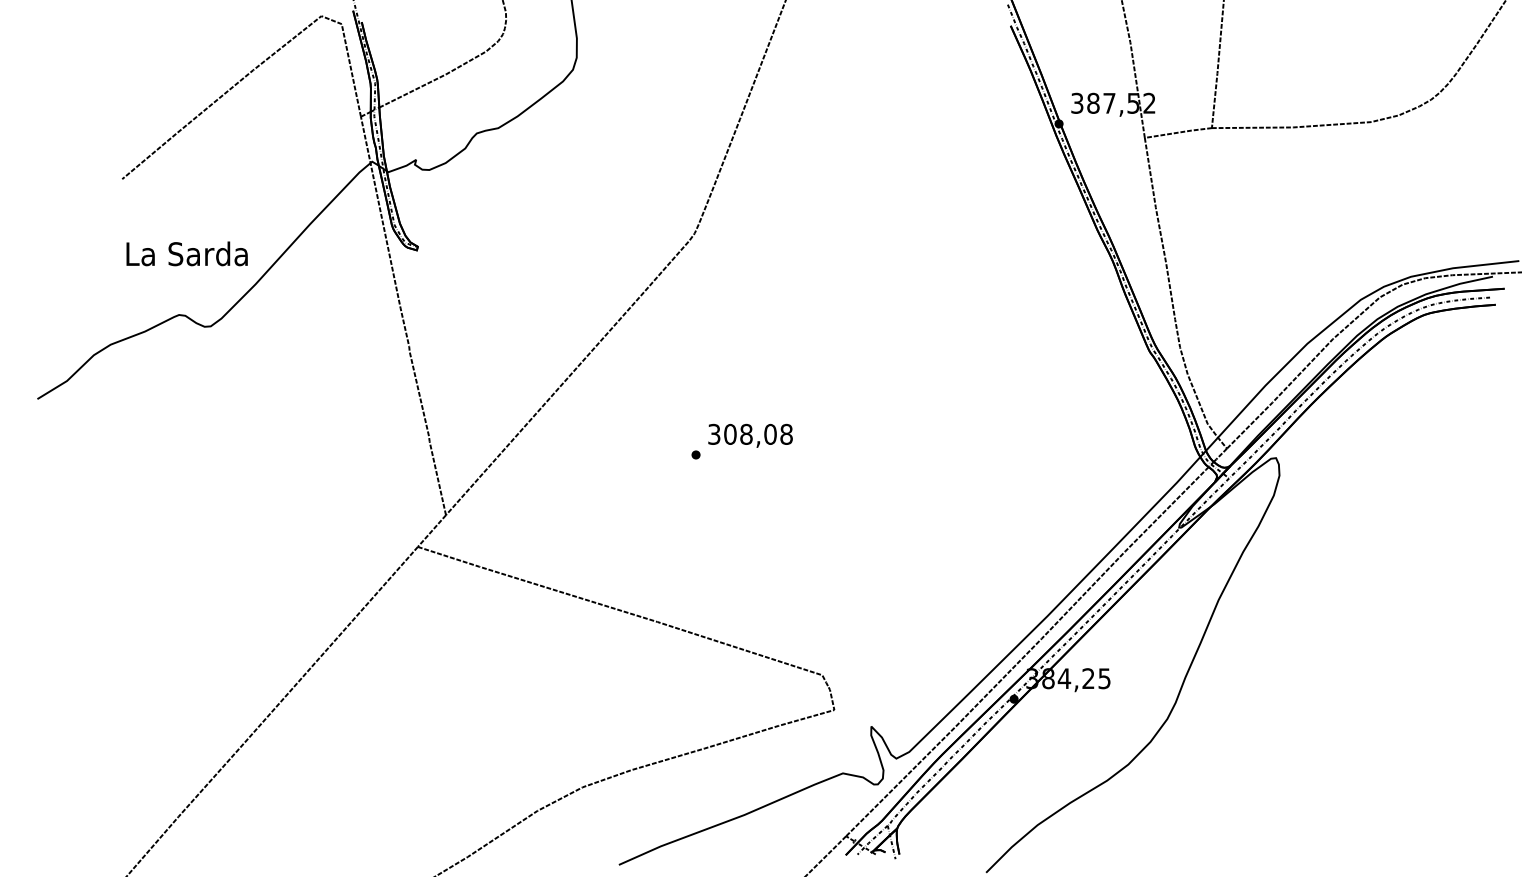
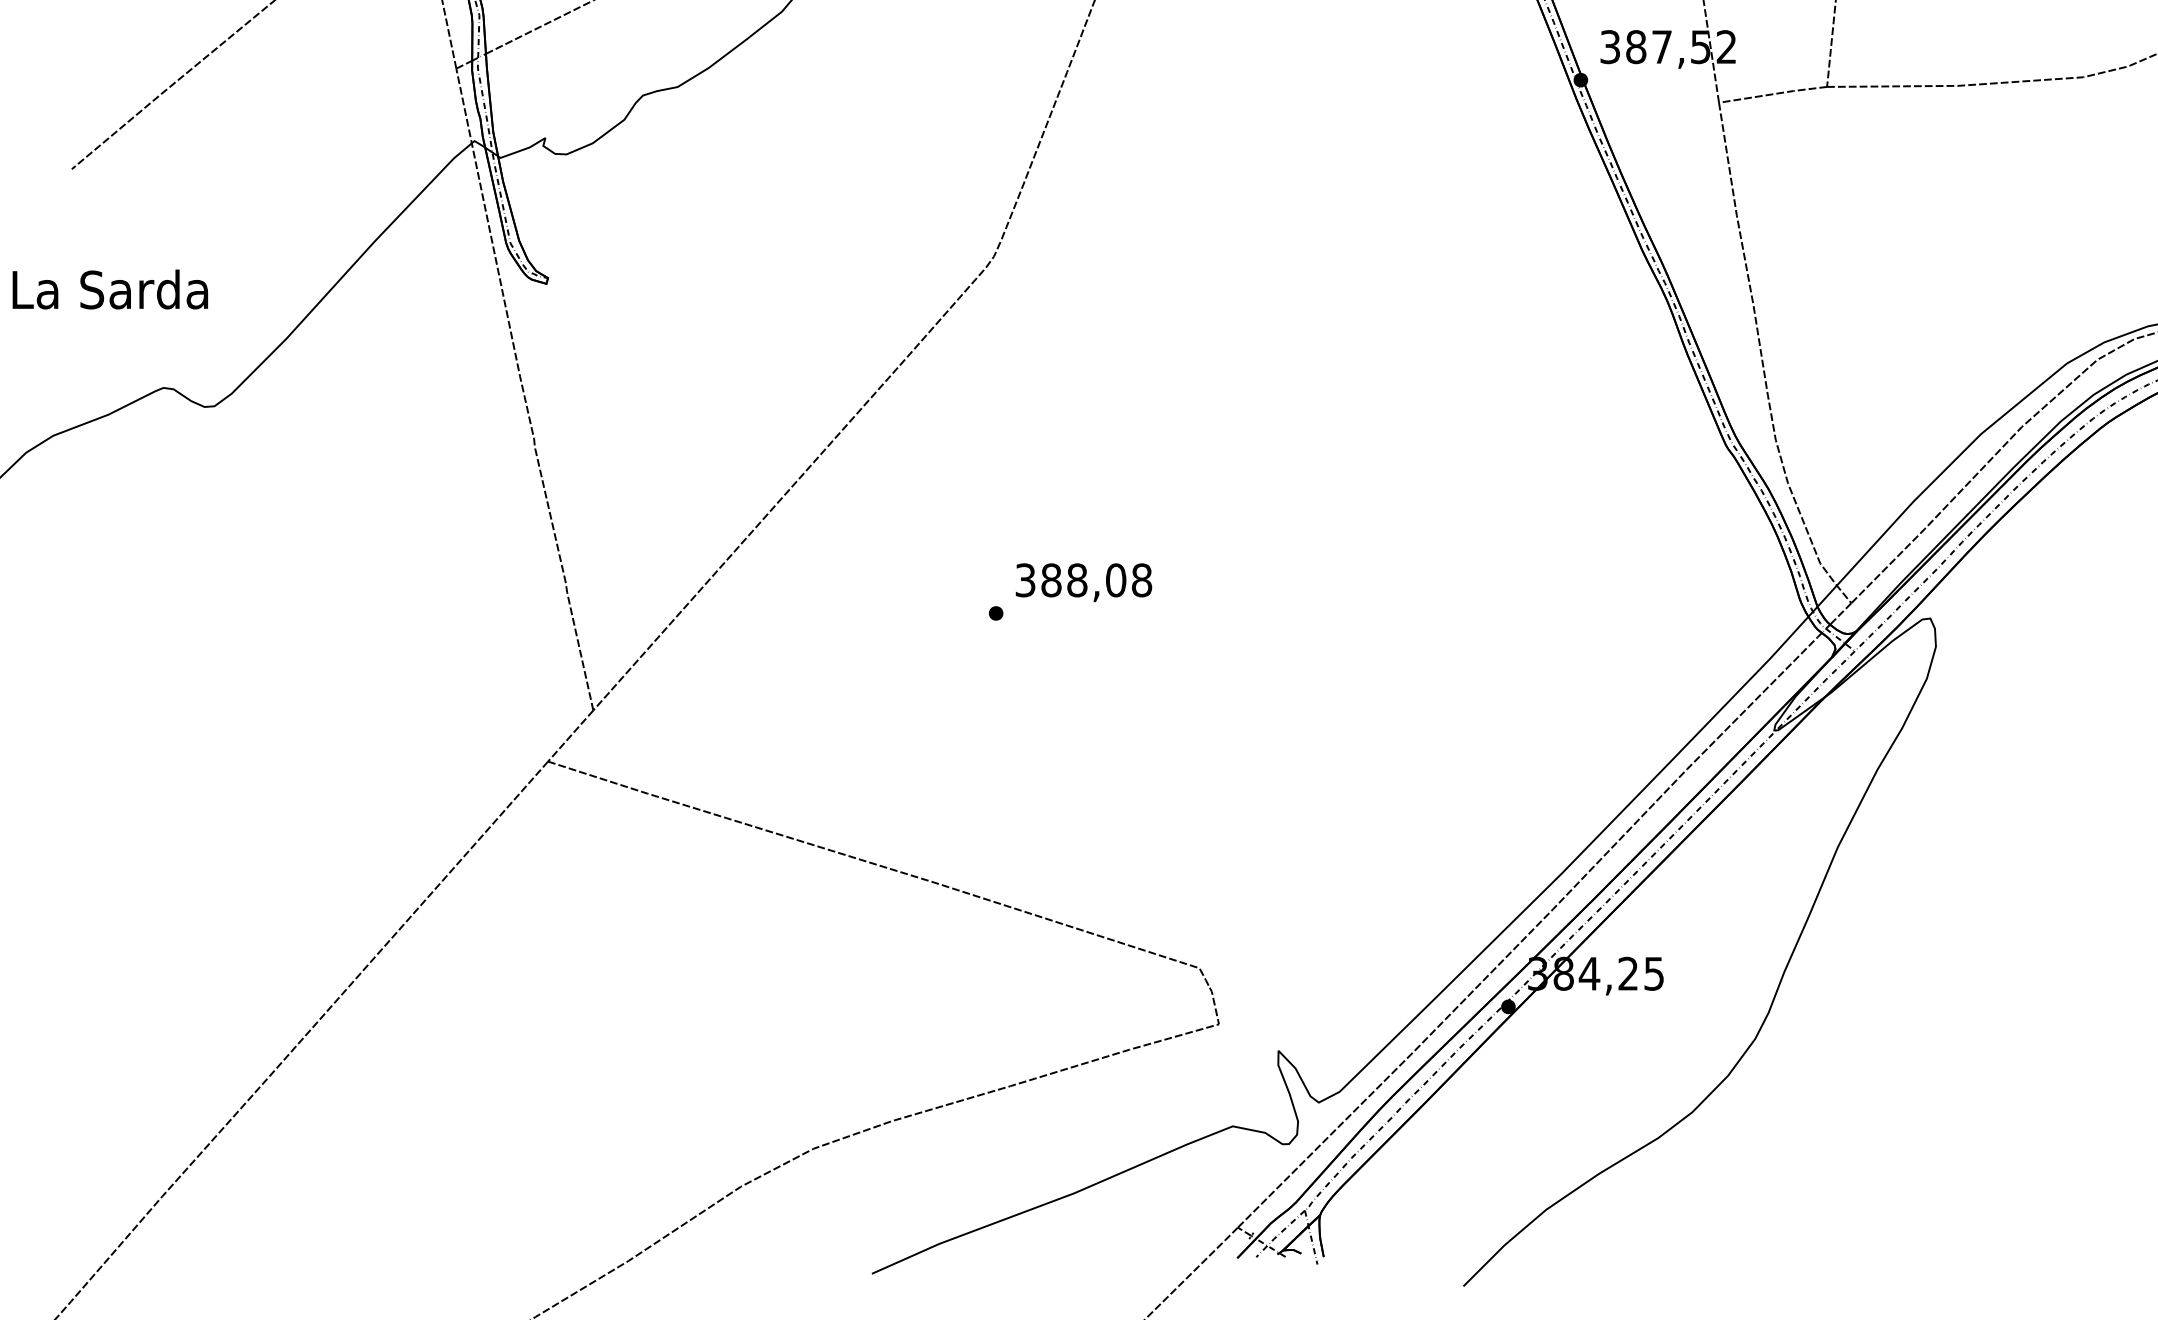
text: (186, 253) -> (109, 288), moved
text: (730, 434) -> (1051, 580), 308,08 -> 388,08

